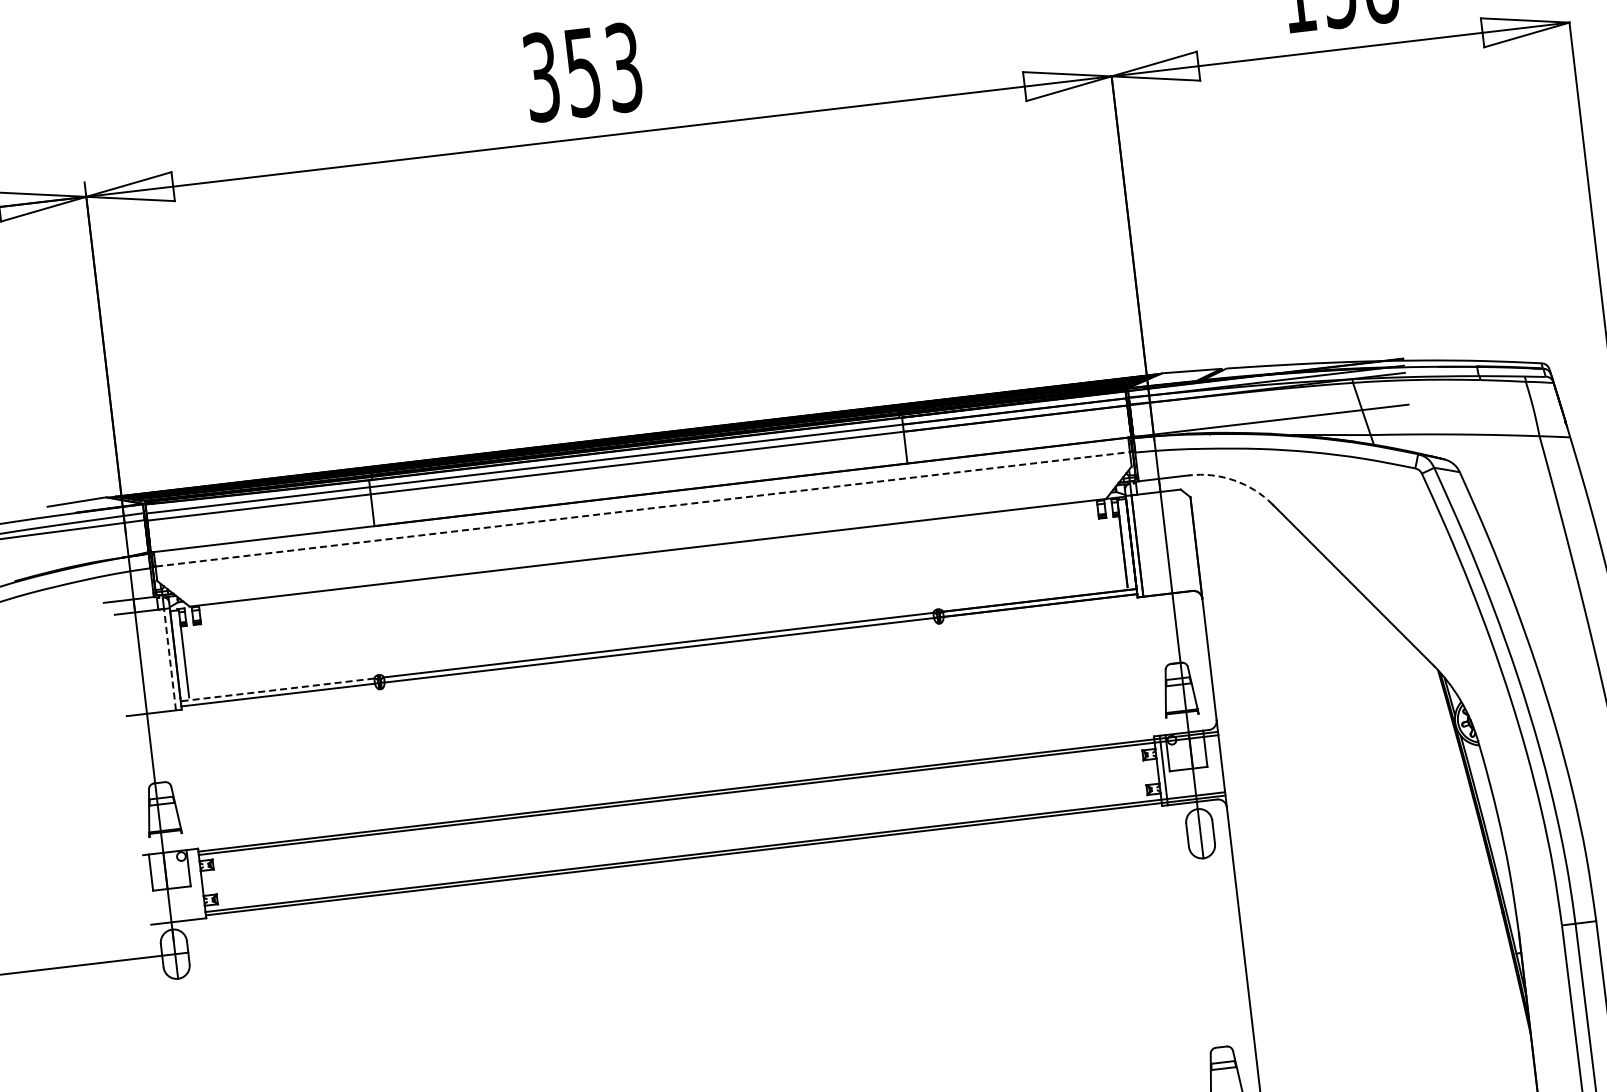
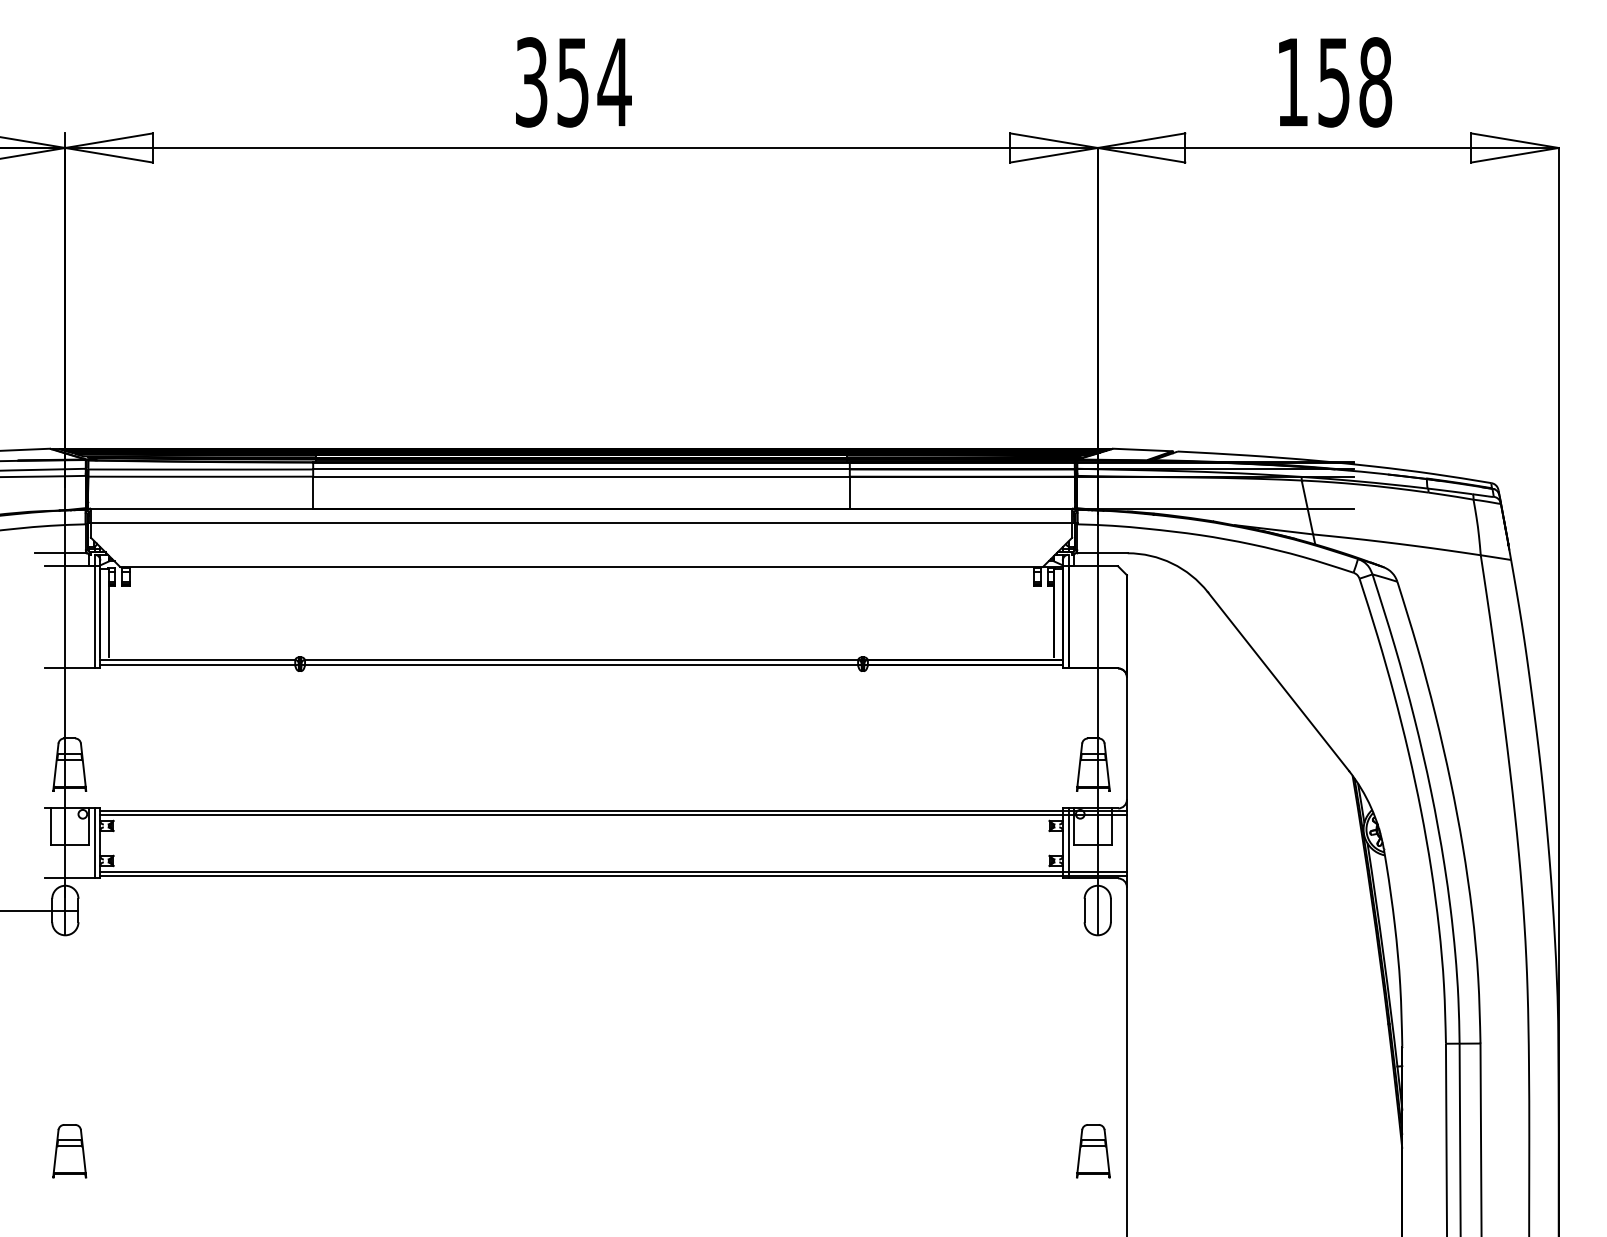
text: (624, 67) -> (614, 82), 353 -> 354
arc: (1234, 480) -> (1172, 563), dashed -> solid
line: (644, 509) -> (583, 523), dashed -> solid
line: (169, 658) -> (94, 616), dashed -> solid
line: (277, 690) -> (197, 660), dashed -> solid
line: (196, 884) -> (94, 843), added

